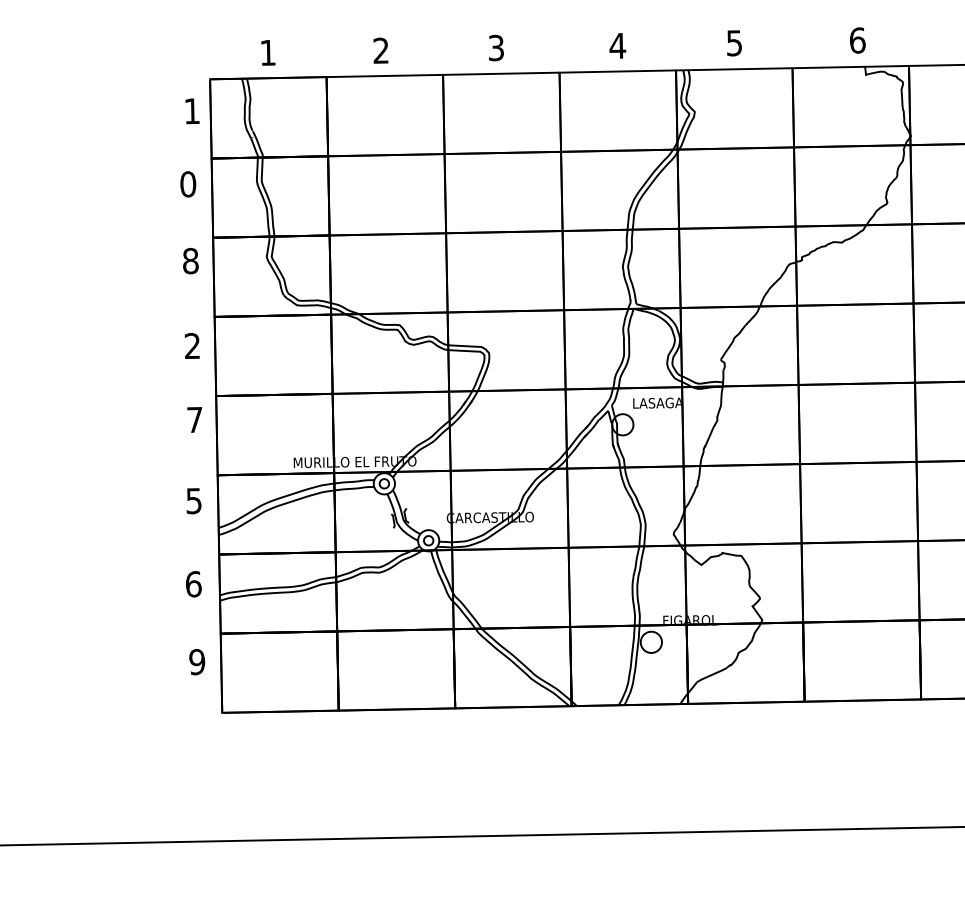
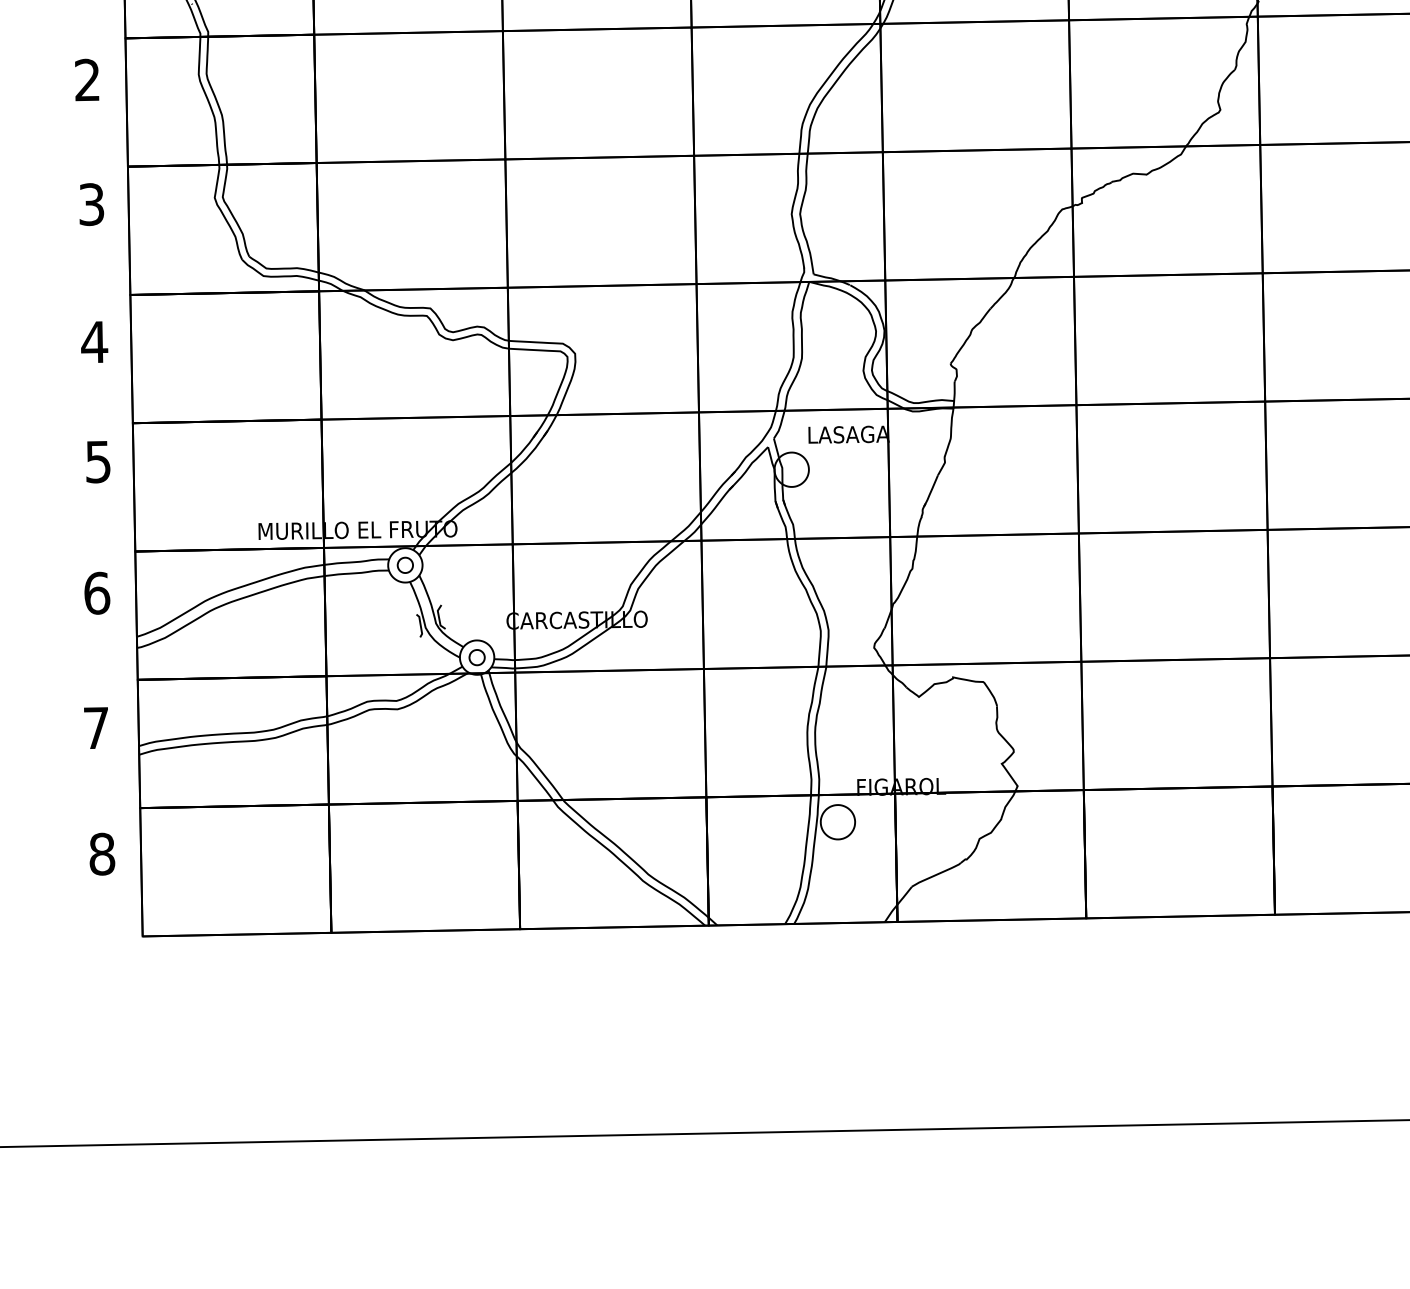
text: (188, 184) -> (87, 80), 0 -> 2
text: (190, 261) -> (91, 205), 8 -> 3
text: (192, 345) -> (94, 341), 2 -> 4
text: (194, 420) -> (97, 462), 7 -> 5
text: (194, 500) -> (97, 592), 5 -> 6
text: (193, 584) -> (96, 728), 6 -> 7
text: (197, 662) -> (102, 854), 9 -> 8

